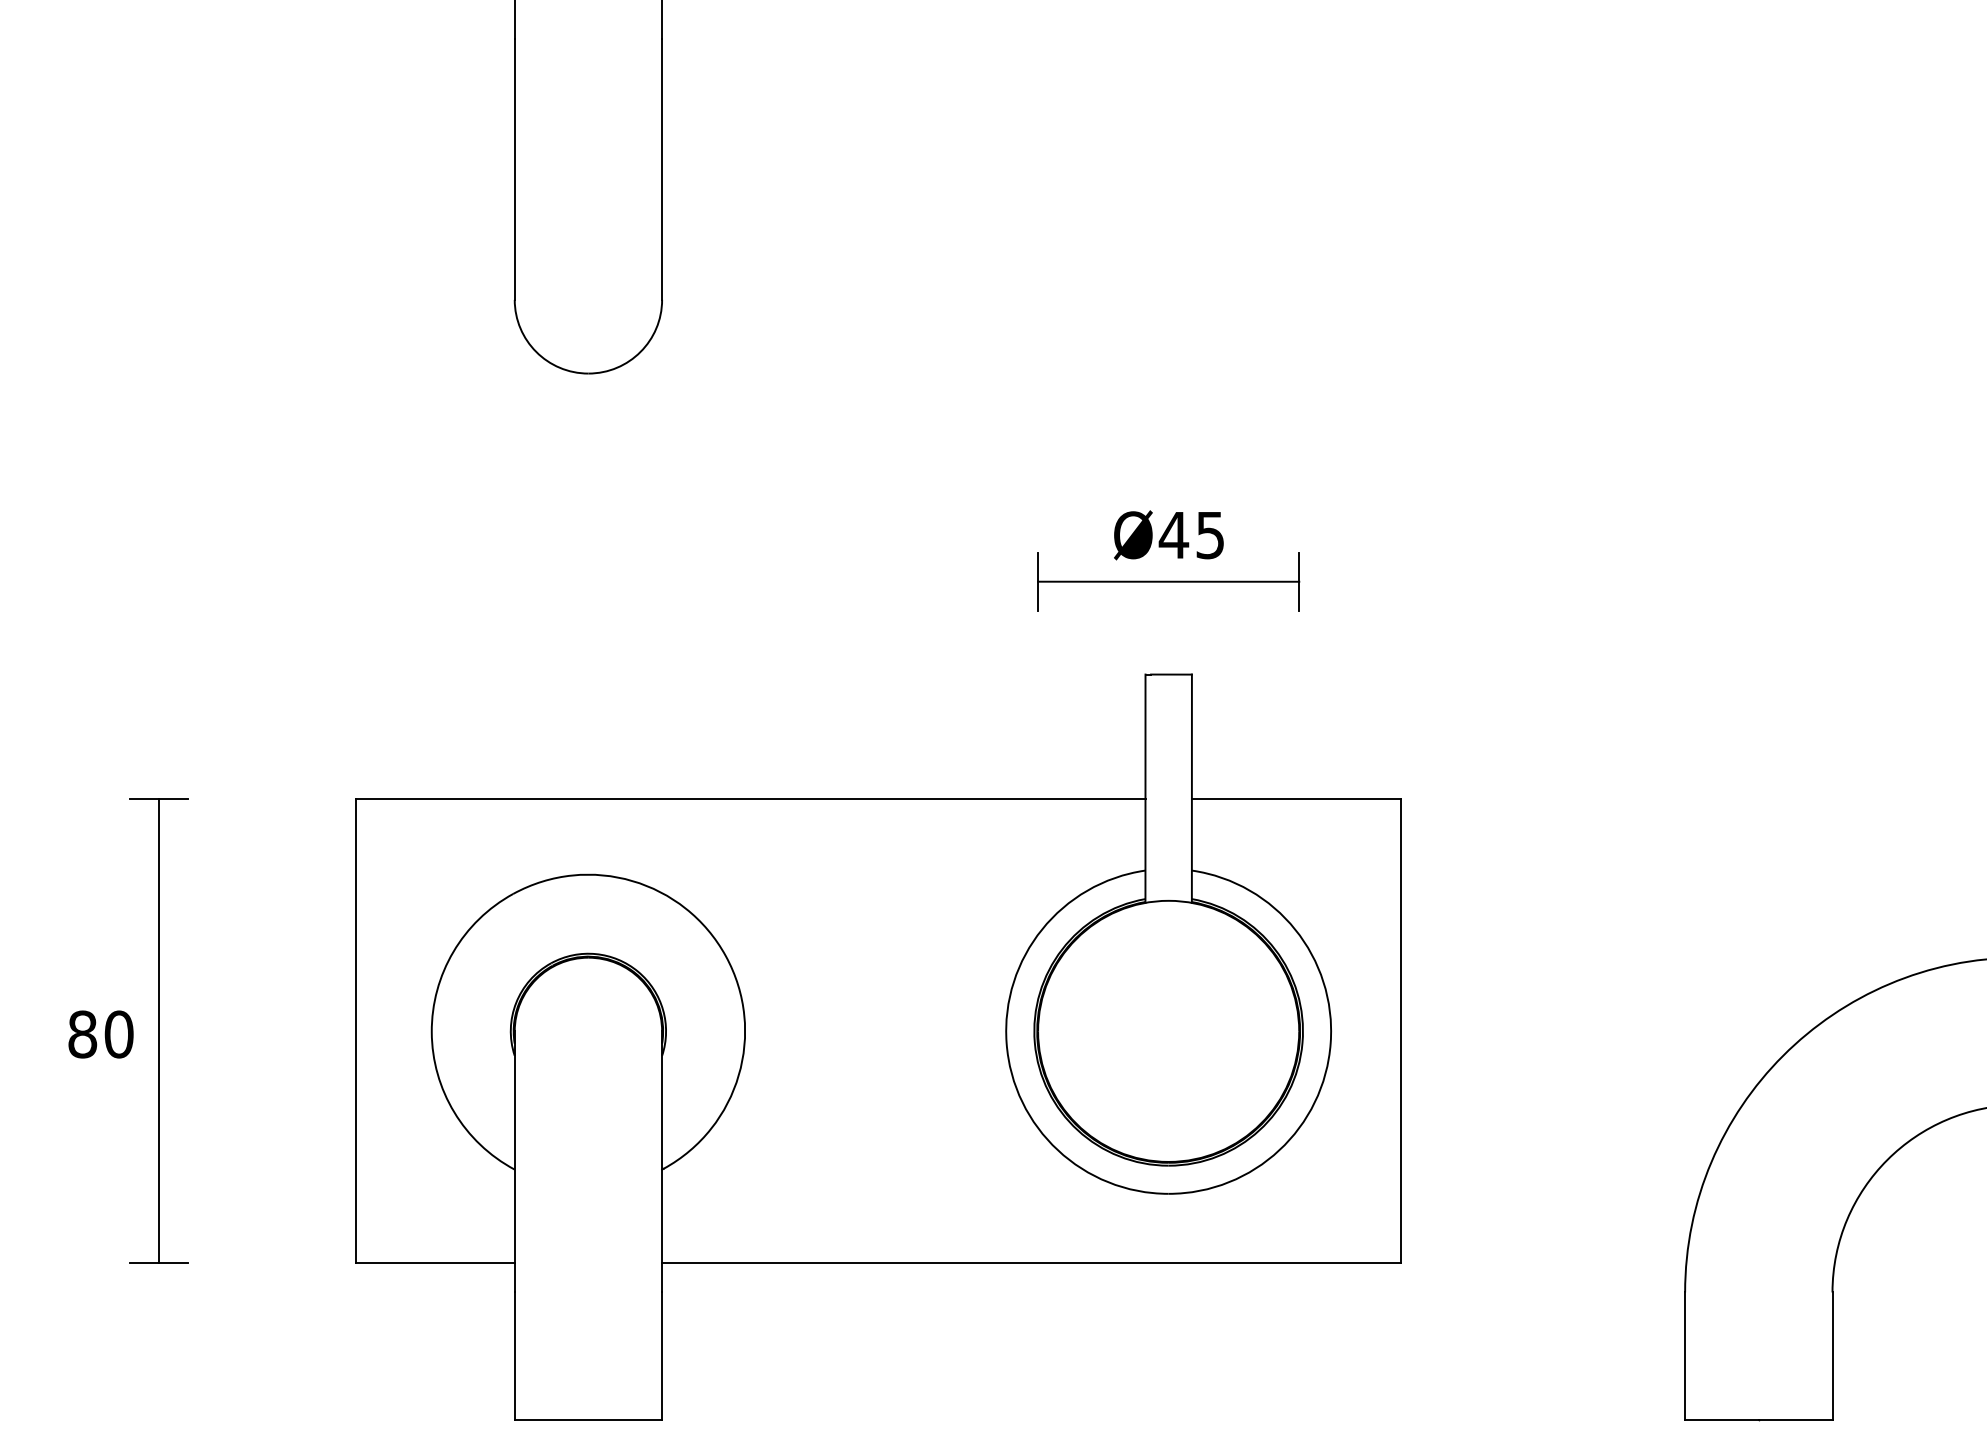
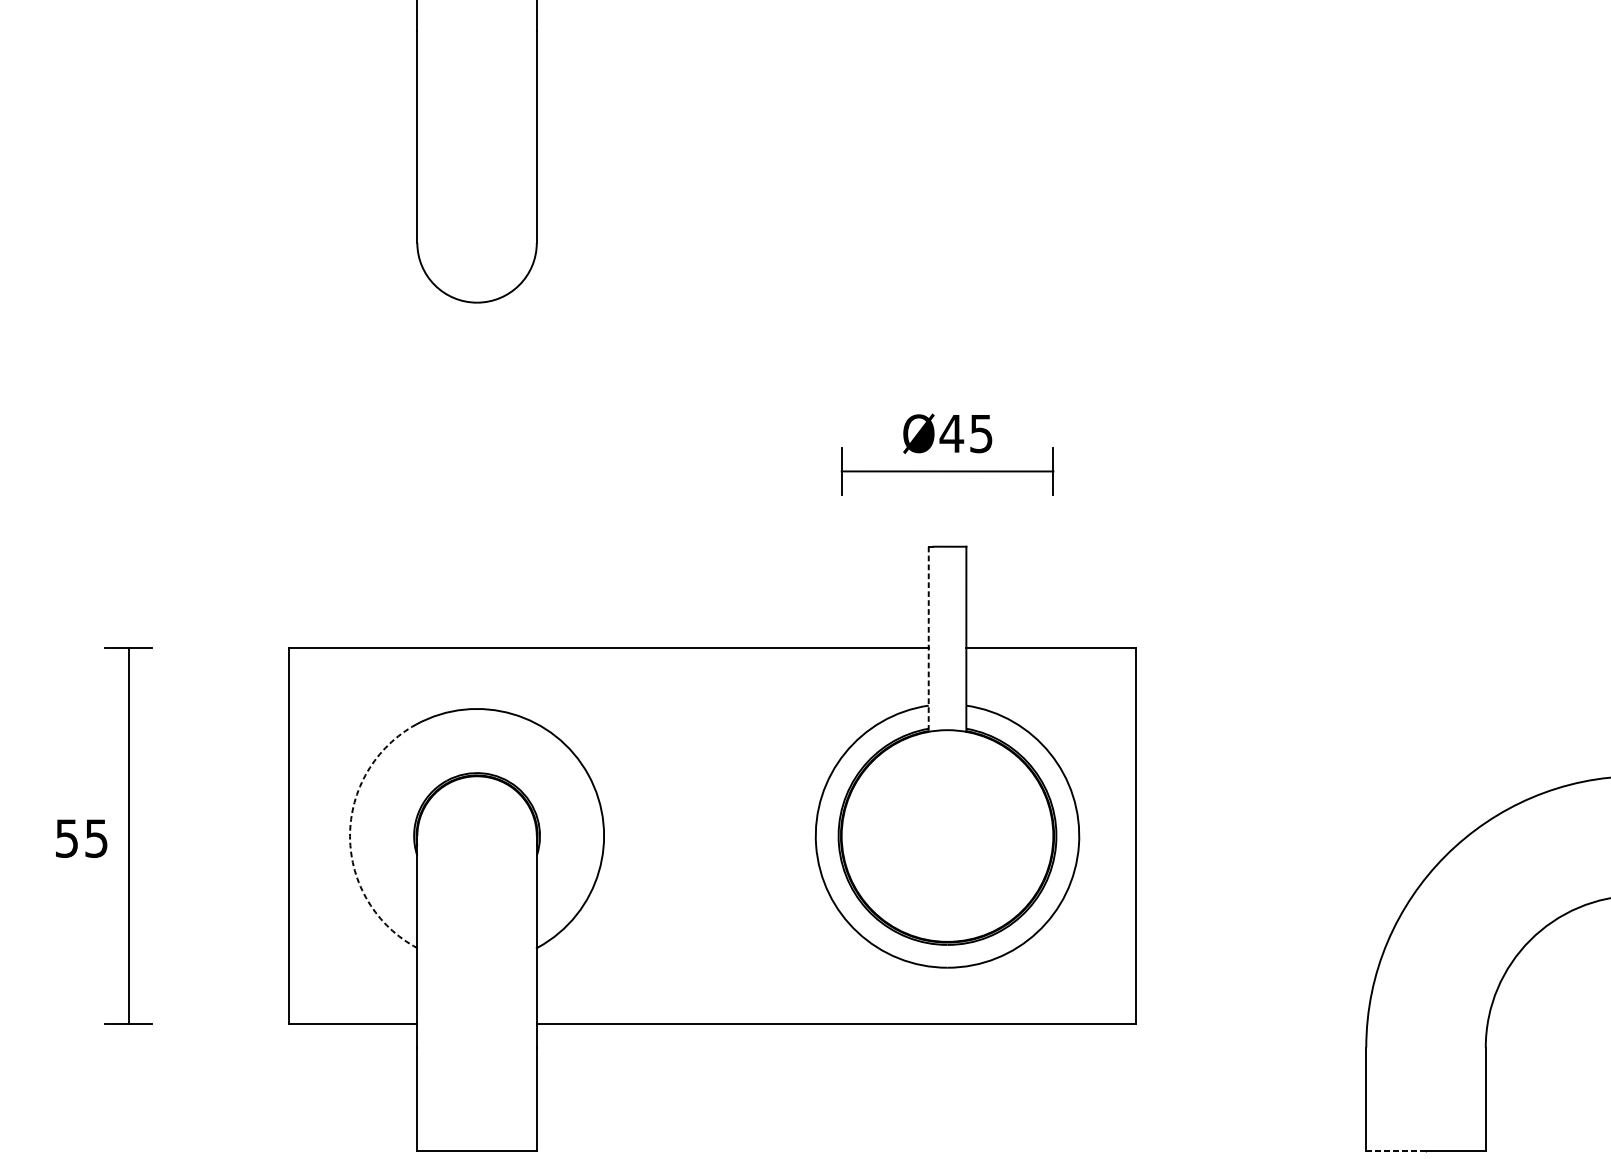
line: (1145, 789) -> (928, 639), solid -> dashed
arc: (431, 1032) -> (349, 836), solid -> dashed
text: (100, 1034) -> (81, 838), 80 -> 55
line: (1721, 1420) -> (1395, 1151), solid -> dashed

